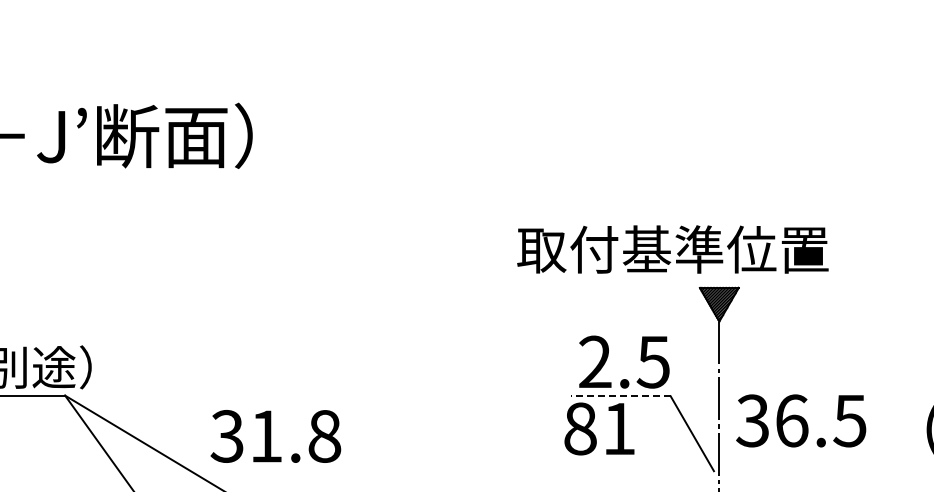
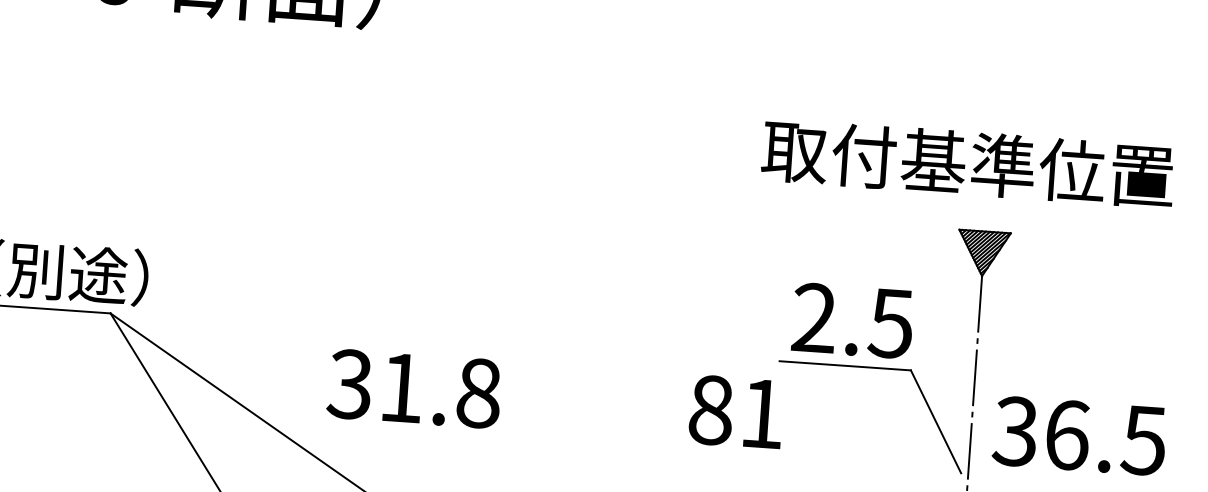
text: (672, 249) -> (967, 163), moved
line: (621, 396) -> (845, 365), dashed -> solid
text: (801, 420) -> (1080, 435), moved
text: (599, 428) -> (736, 411), moved
text: (275, 436) -> (413, 388), moved

